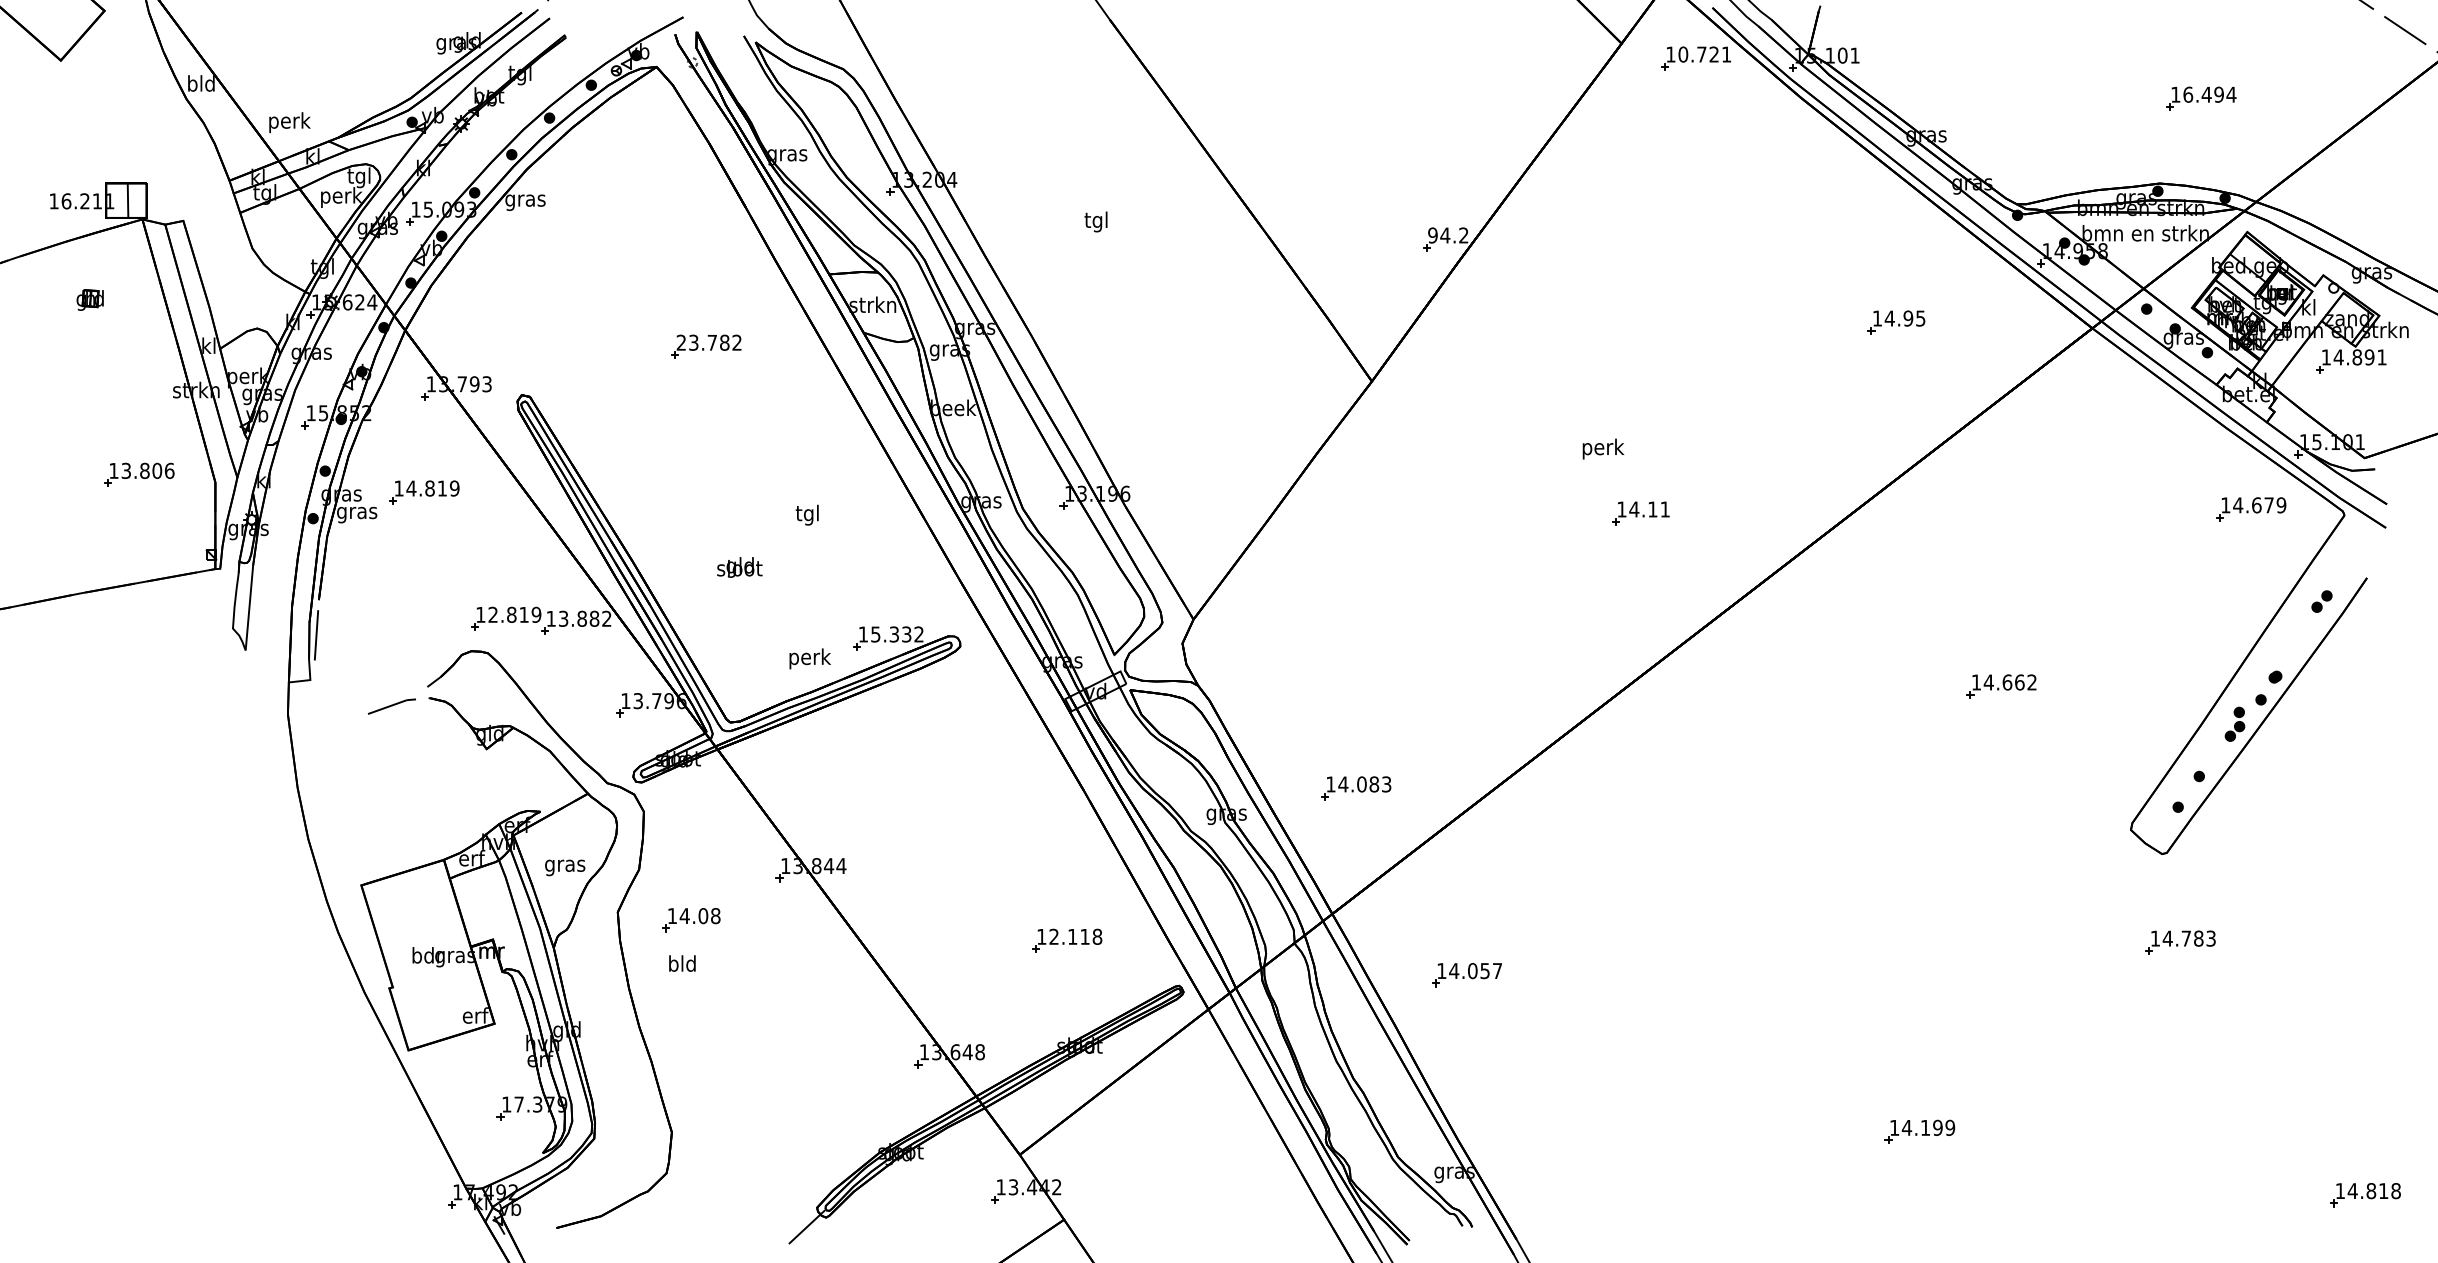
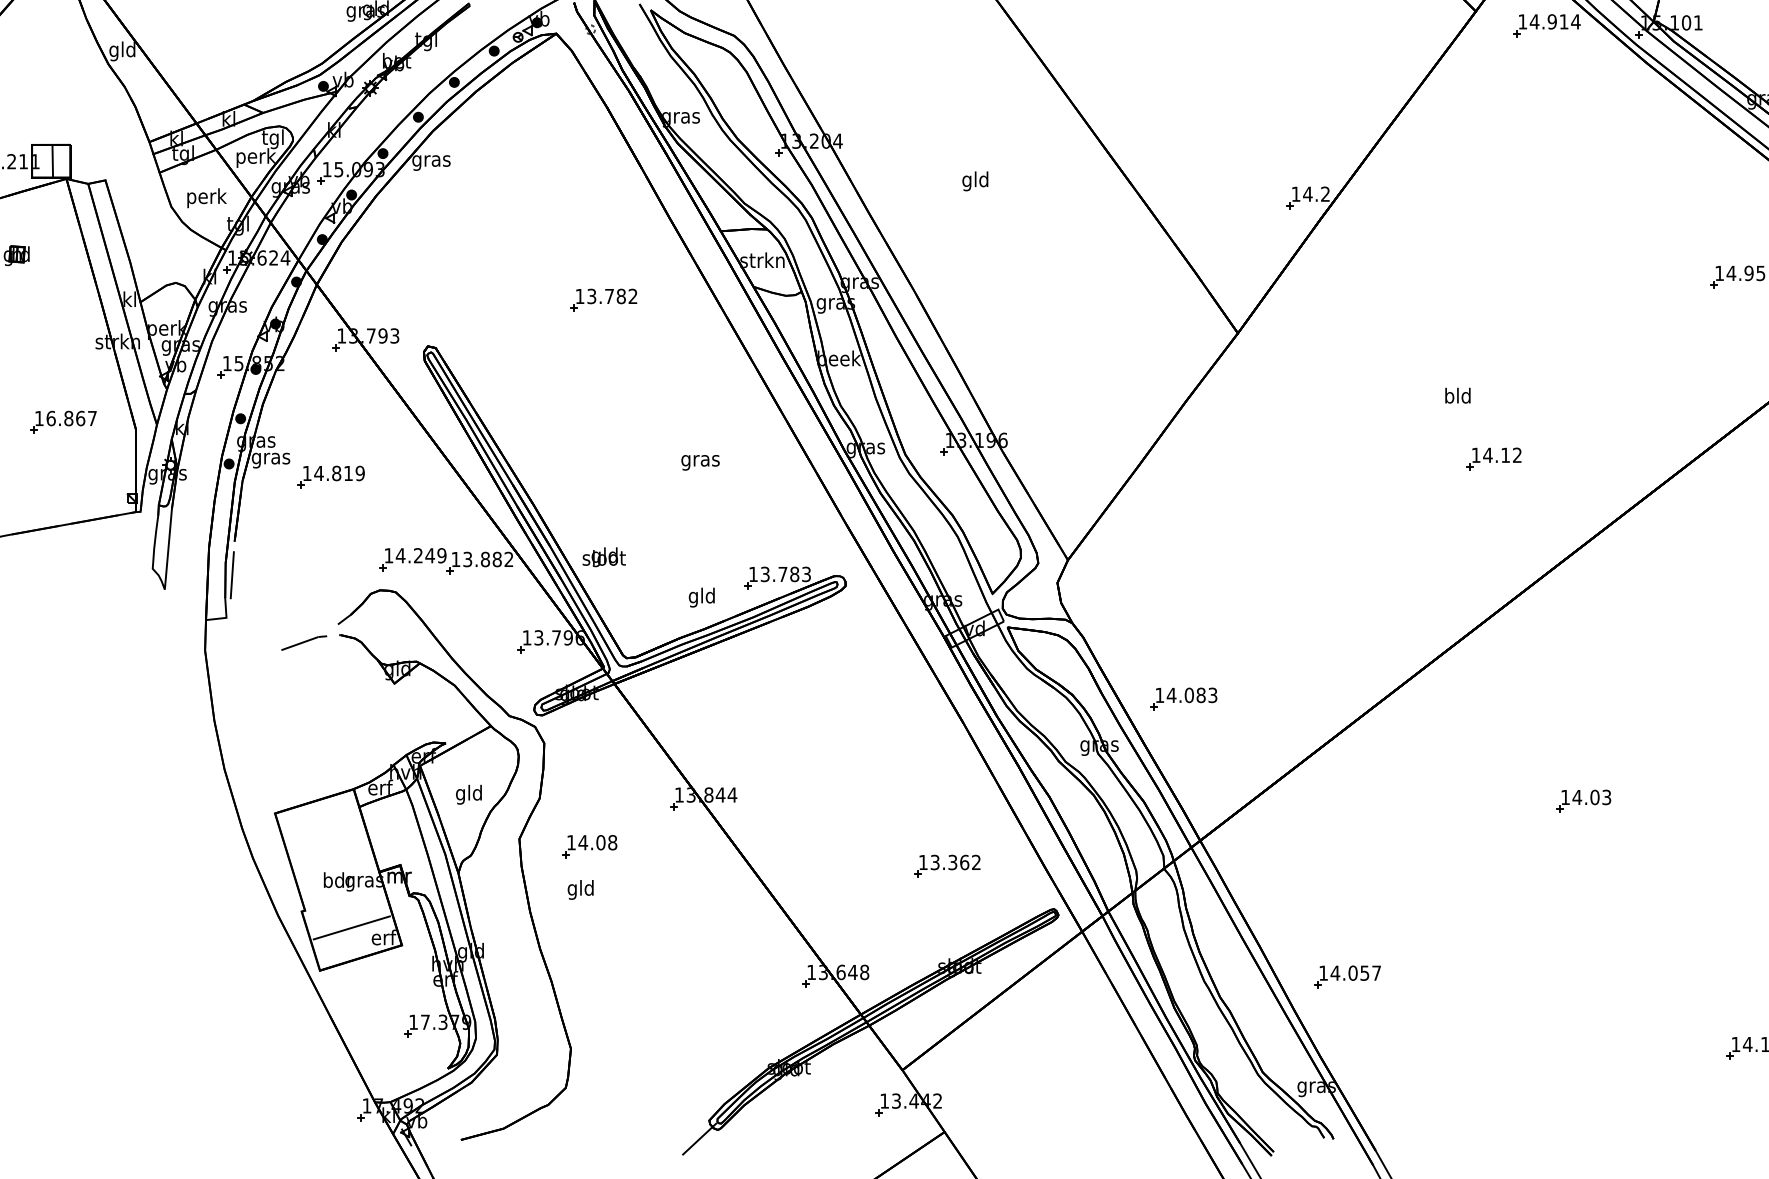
text: (1704, 54) -> (1554, 21), 10.721 -> 14.914
text: (192, 85) -> (114, 51), bld -> gld
text: (289, 122) -> (206, 198), moved
text: (1095, 221) -> (974, 180), tgl -> gld
text: (1432, 235) -> (1295, 194), 94.2 -> 14.2
text: (680, 342) -> (579, 296), 23.782 -> 13.782
text: (1603, 448) -> (1458, 397), perk -> bld
text: (147, 470) -> (71, 418), 13.806 -> 16.867
part: (424, 492) -> (331, 477), moved
text: (1664, 509) -> (1516, 455), 14.11 -> 14.12
text: (807, 514) -> (700, 460), tgl -> gras
text: (739, 567) -> (603, 557), moved
text: (508, 614) -> (415, 555), 12.819 -> 14.249
text: (897, 634) -> (785, 574), 15.332 -> 13.783
text: (809, 658) -> (702, 597), perk -> gld
part: (1356, 788) -> (1184, 699), moved
text: (565, 865) -> (469, 794), gras -> gld
part: (1734, 872) -> (1583, 801), added
text: (1075, 936) -> (955, 862), 12.118 -> 13.362
text: (673, 965) -> (572, 889), bld -> gld
part: (1466, 975) -> (1347, 977), moved
line: (441, 1005) -> (351, 927), added

